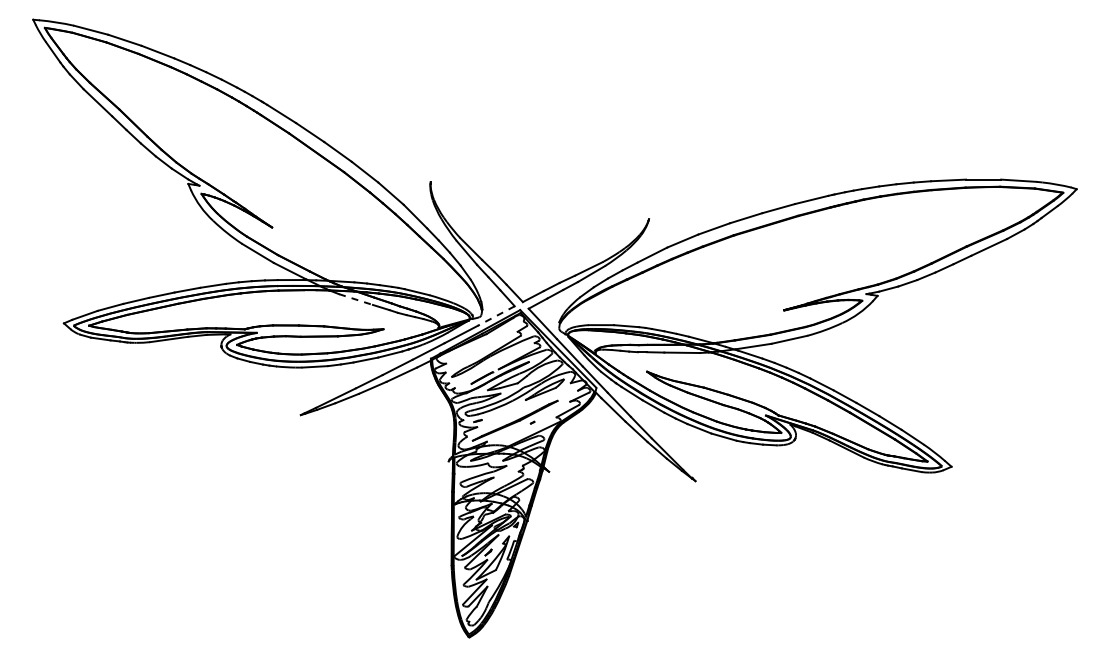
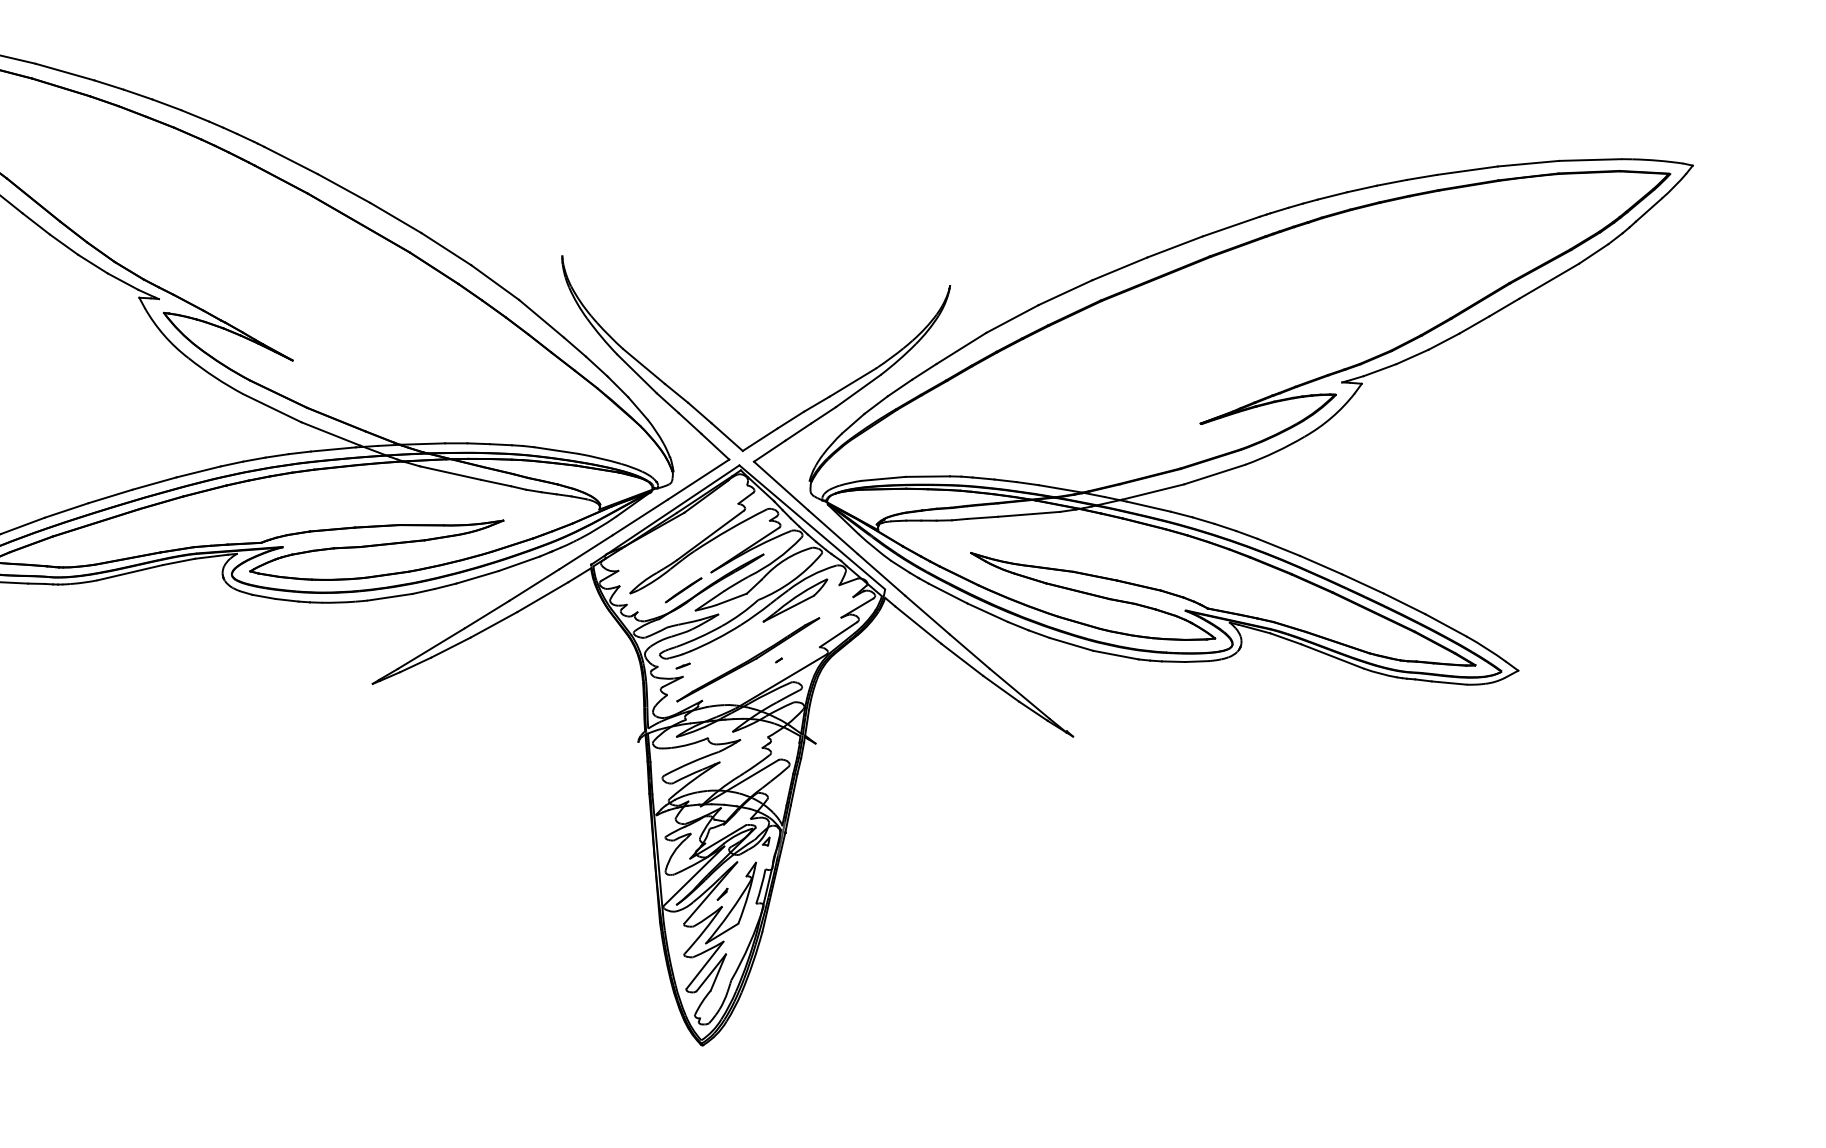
line: (355, 299) -> (449, 473), dashed -> solid
line: (496, 316) -> (698, 480), dashed -> solid

